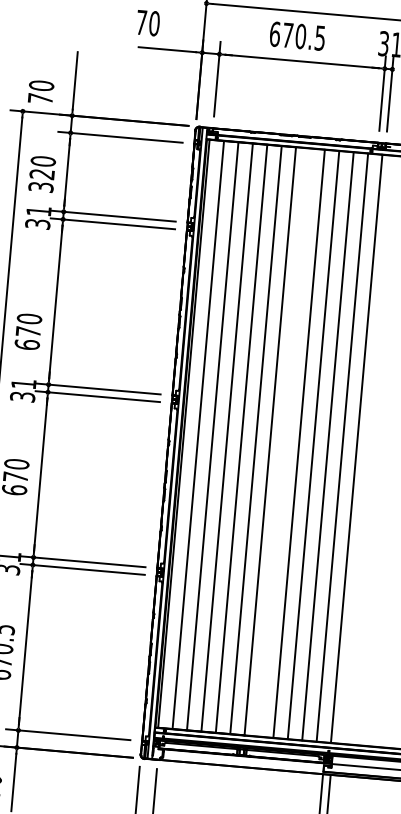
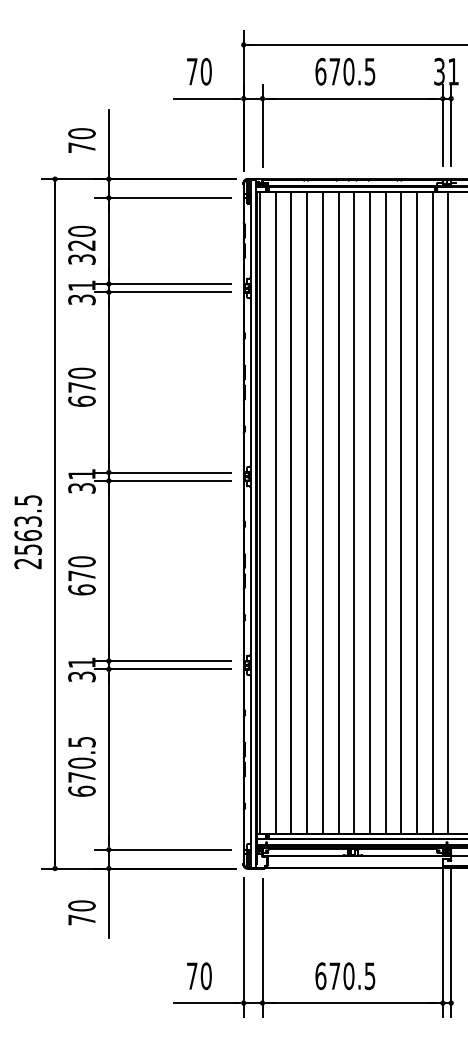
text: (148, 22) -> (199, 71), moved
text: (40, 92) -> (81, 140), moved
text: (28, 331) -> (81, 386), moved
line: (284, 442) -> (369, 512), added

